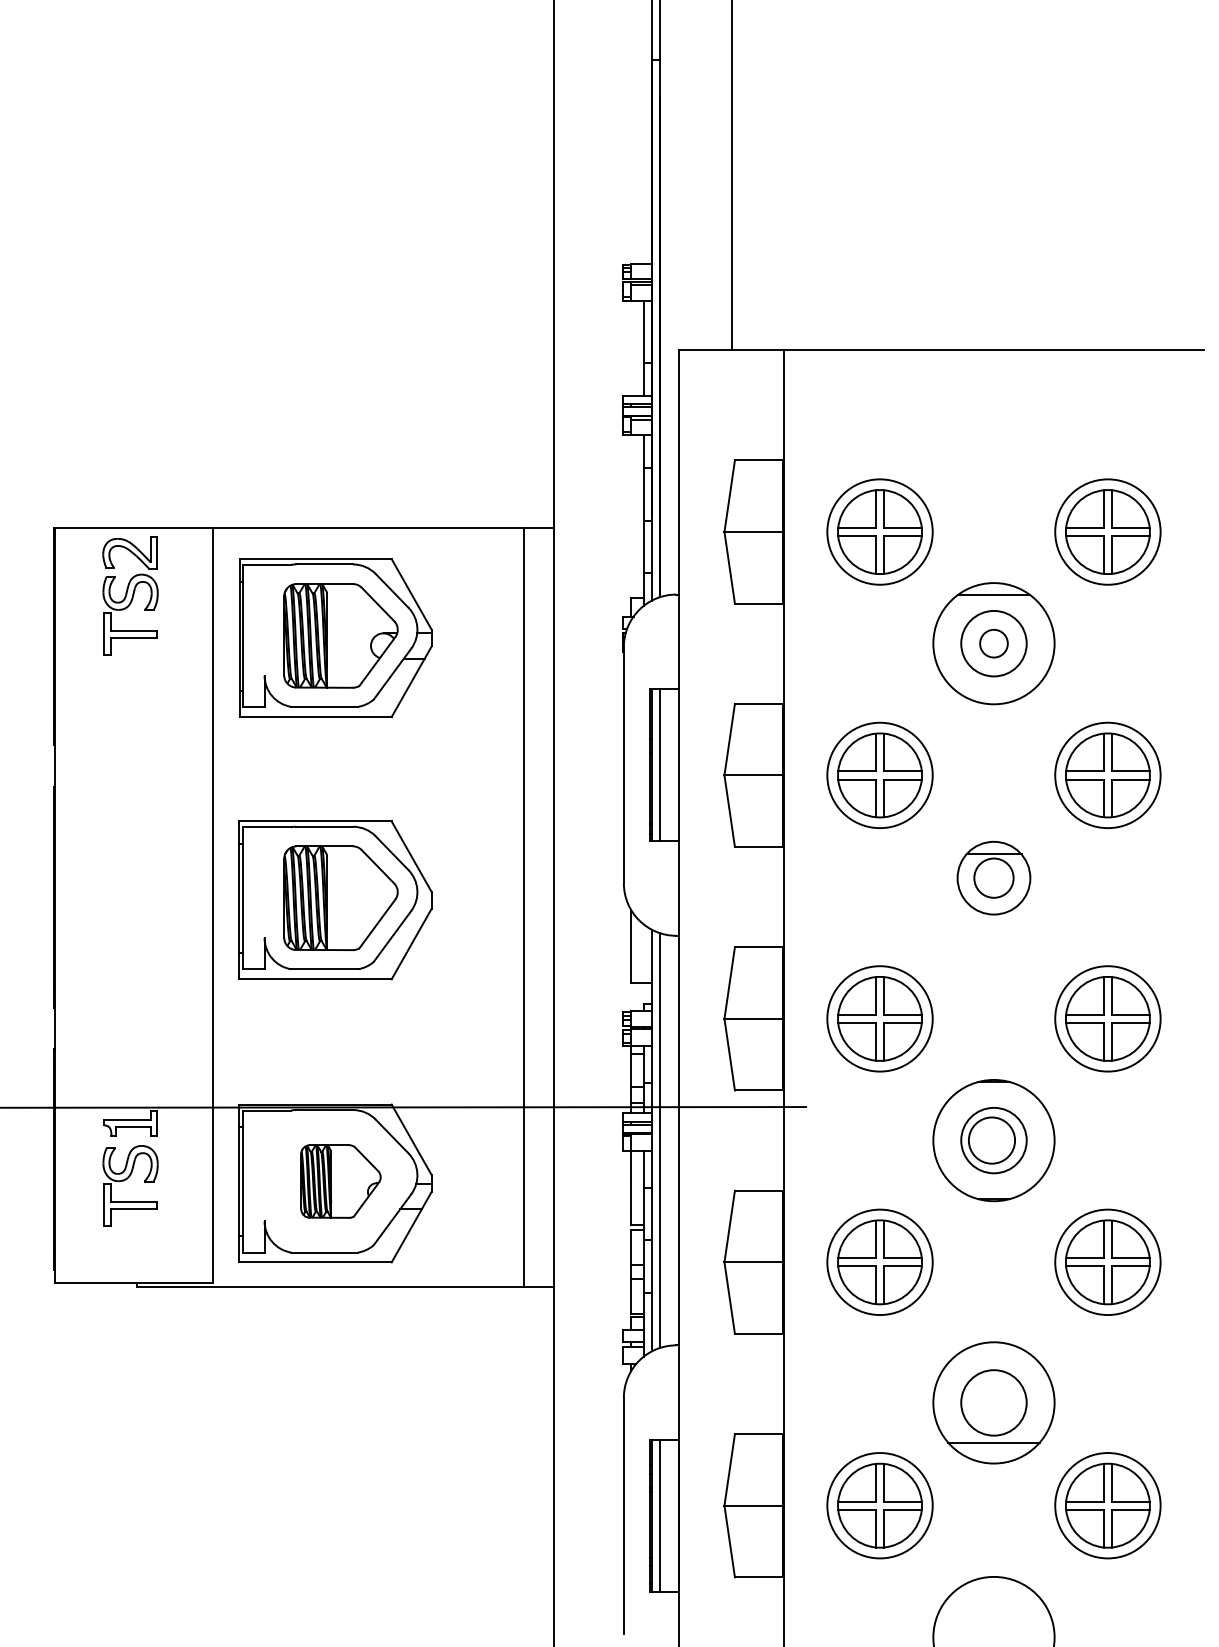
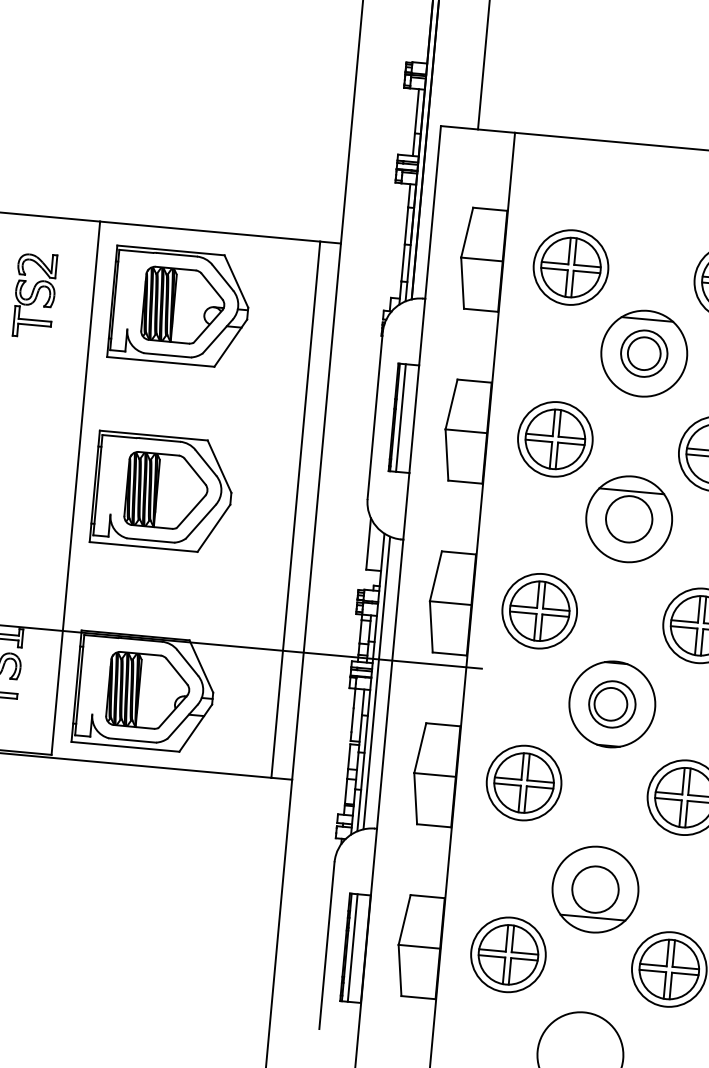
part: (130, 595) -> (35, 295), moved
circle: (993, 643) -> (643, 353), size x1.67
part: (993, 877) -> (628, 518), size x1.67
part: (340, 1181) -> (148, 691), size x1.43

